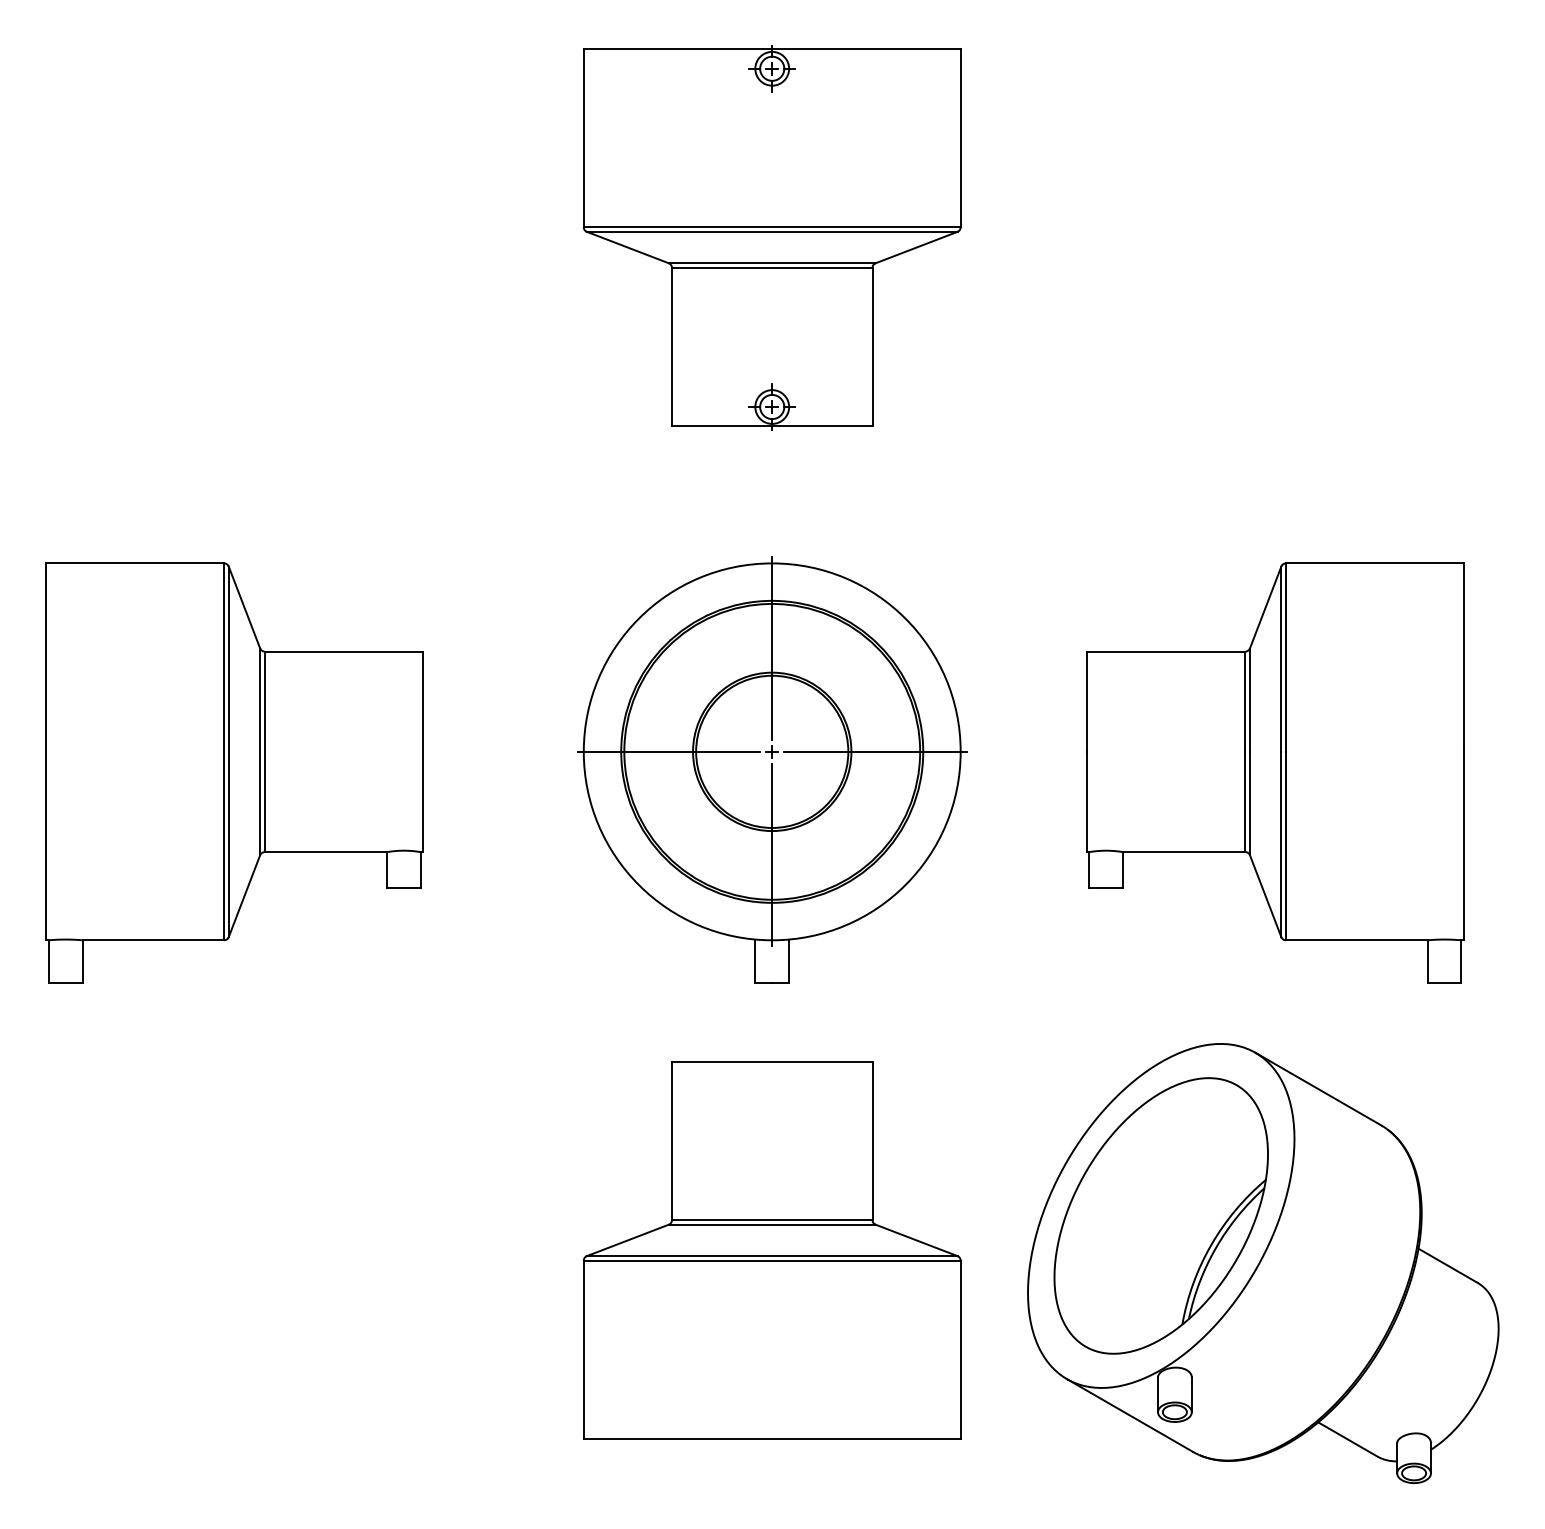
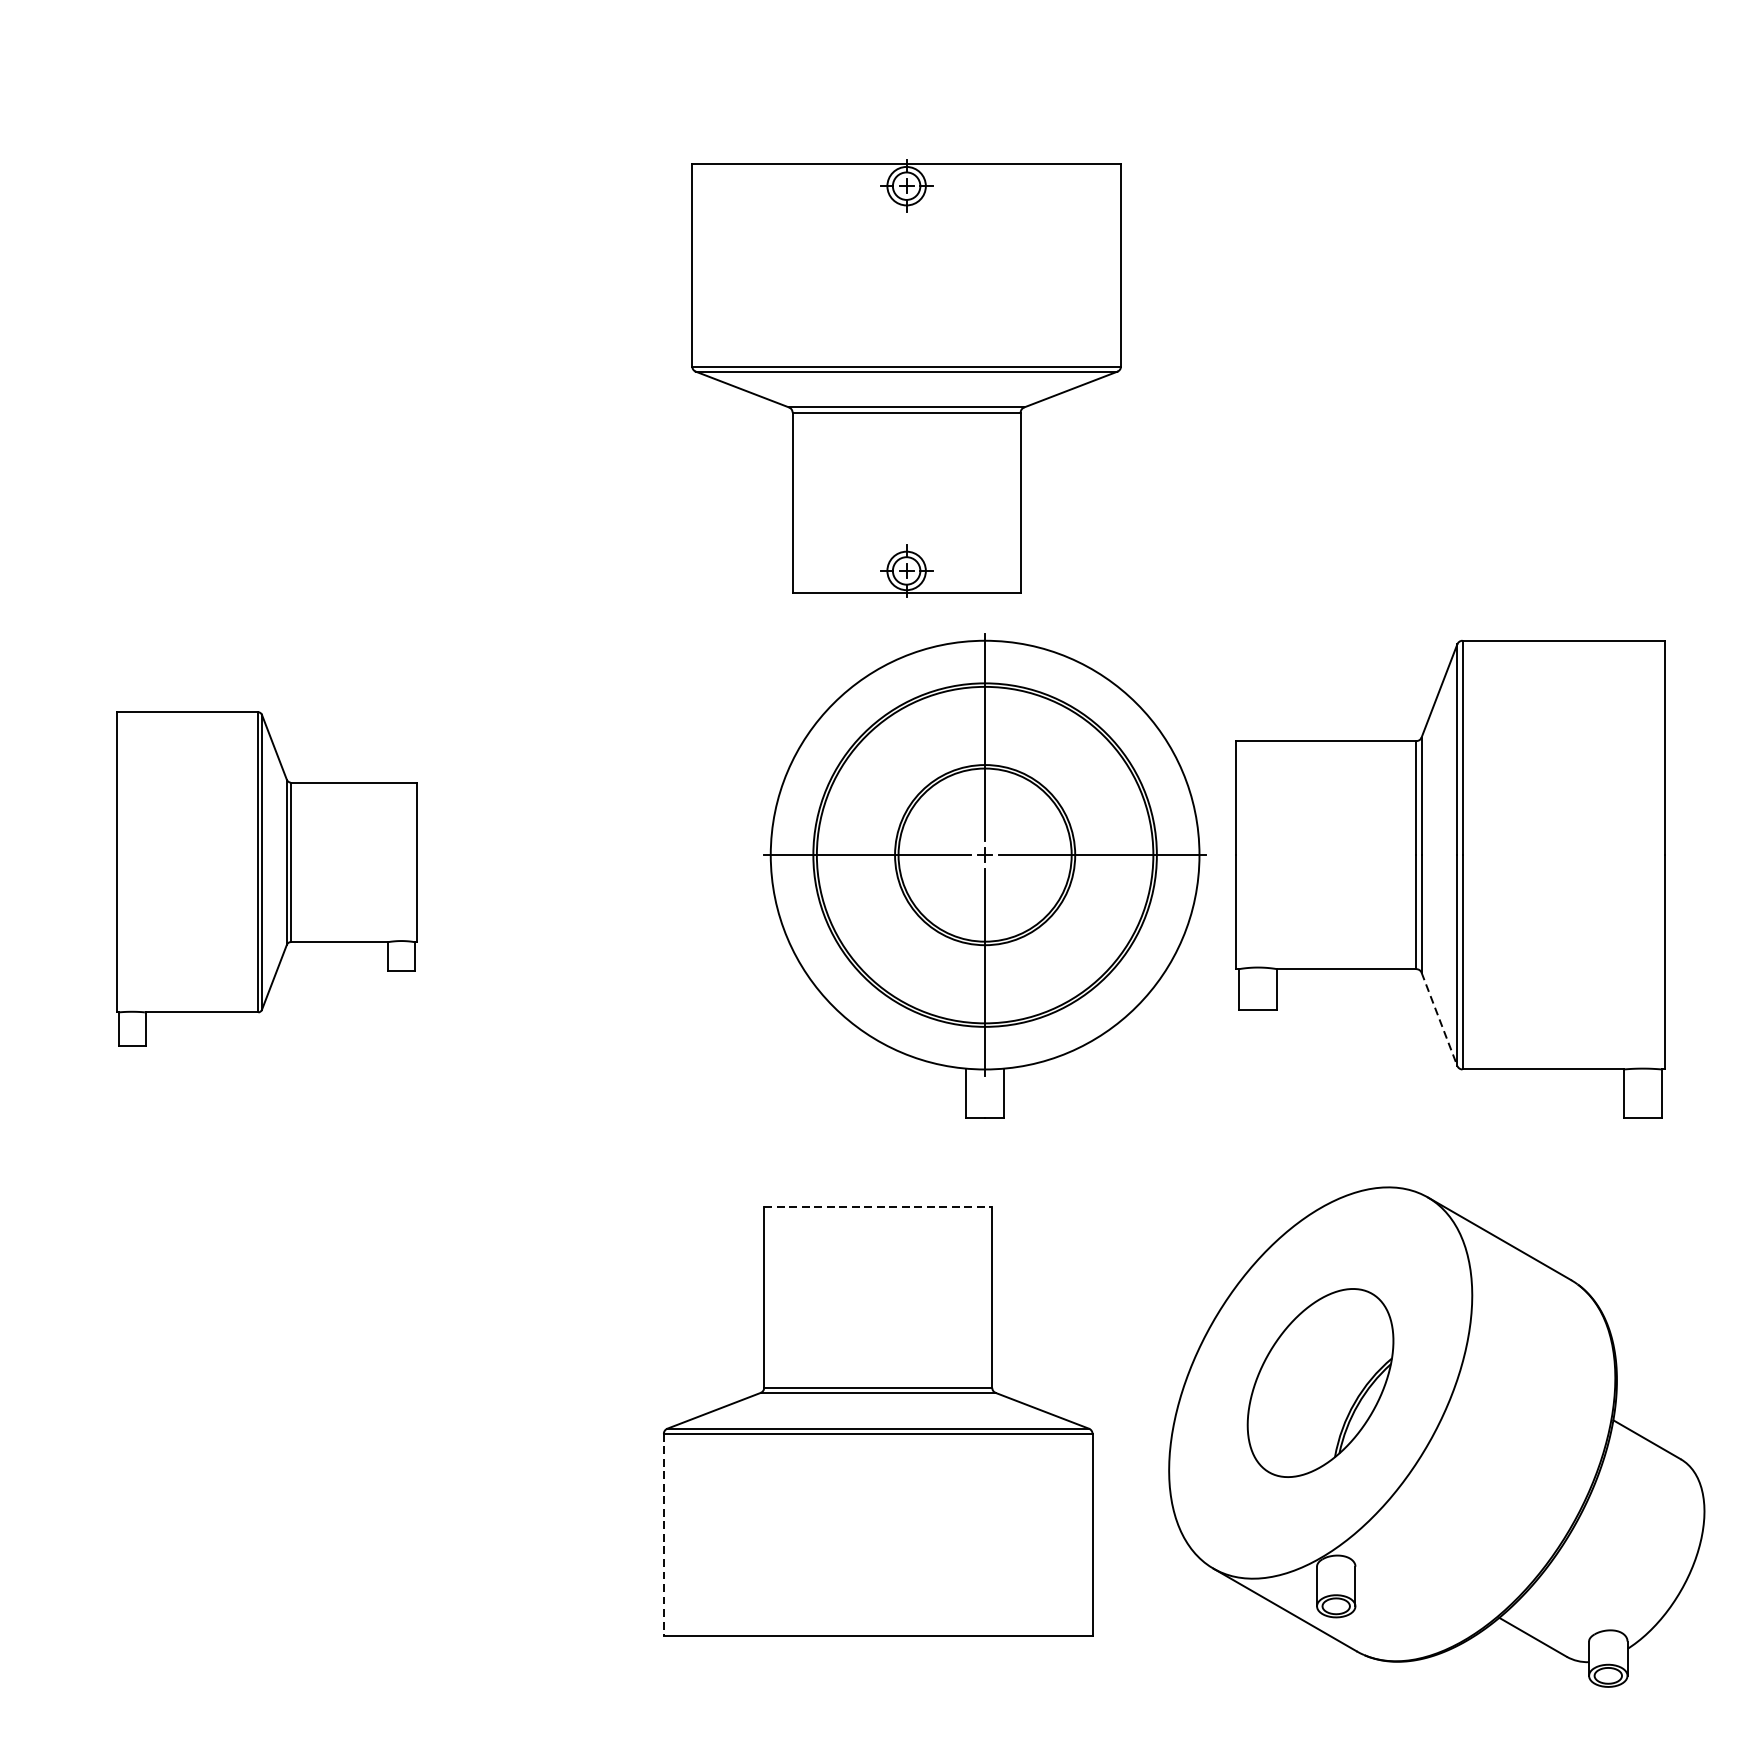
part: (772, 237) -> (906, 378), moved
part: (772, 769) -> (985, 875), moved
part: (234, 772) -> (266, 878), size x0.7
line: (1265, 896) -> (1439, 1019), solid -> dashed
line: (772, 1061) -> (878, 1207), solid -> dashed
part: (1160, 1215) -> (1319, 1382), size x0.6
line: (583, 1349) -> (663, 1534), solid -> dashed

